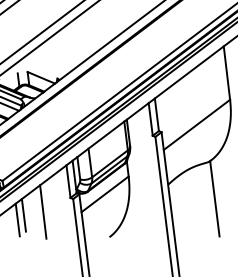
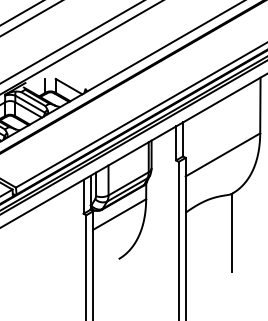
line: (42, 211) -> (53, 224), removed
line: (23, 215) -> (33, 225), removed
line: (17, 219) -> (26, 229), removed

